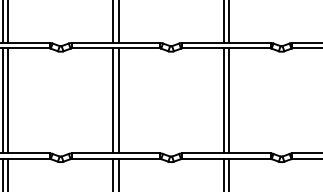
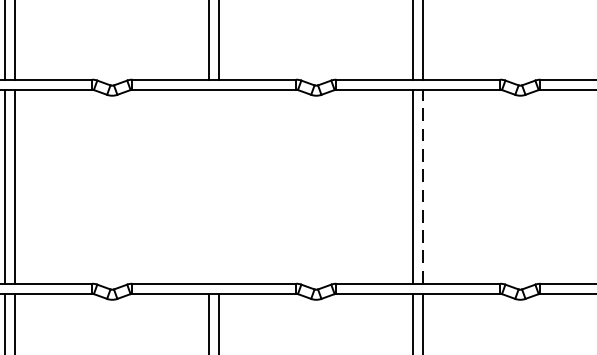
line: (113, 100) -> (209, 185), removed
line: (118, 100) -> (219, 185), removed
line: (229, 100) -> (424, 185), solid -> dashed

